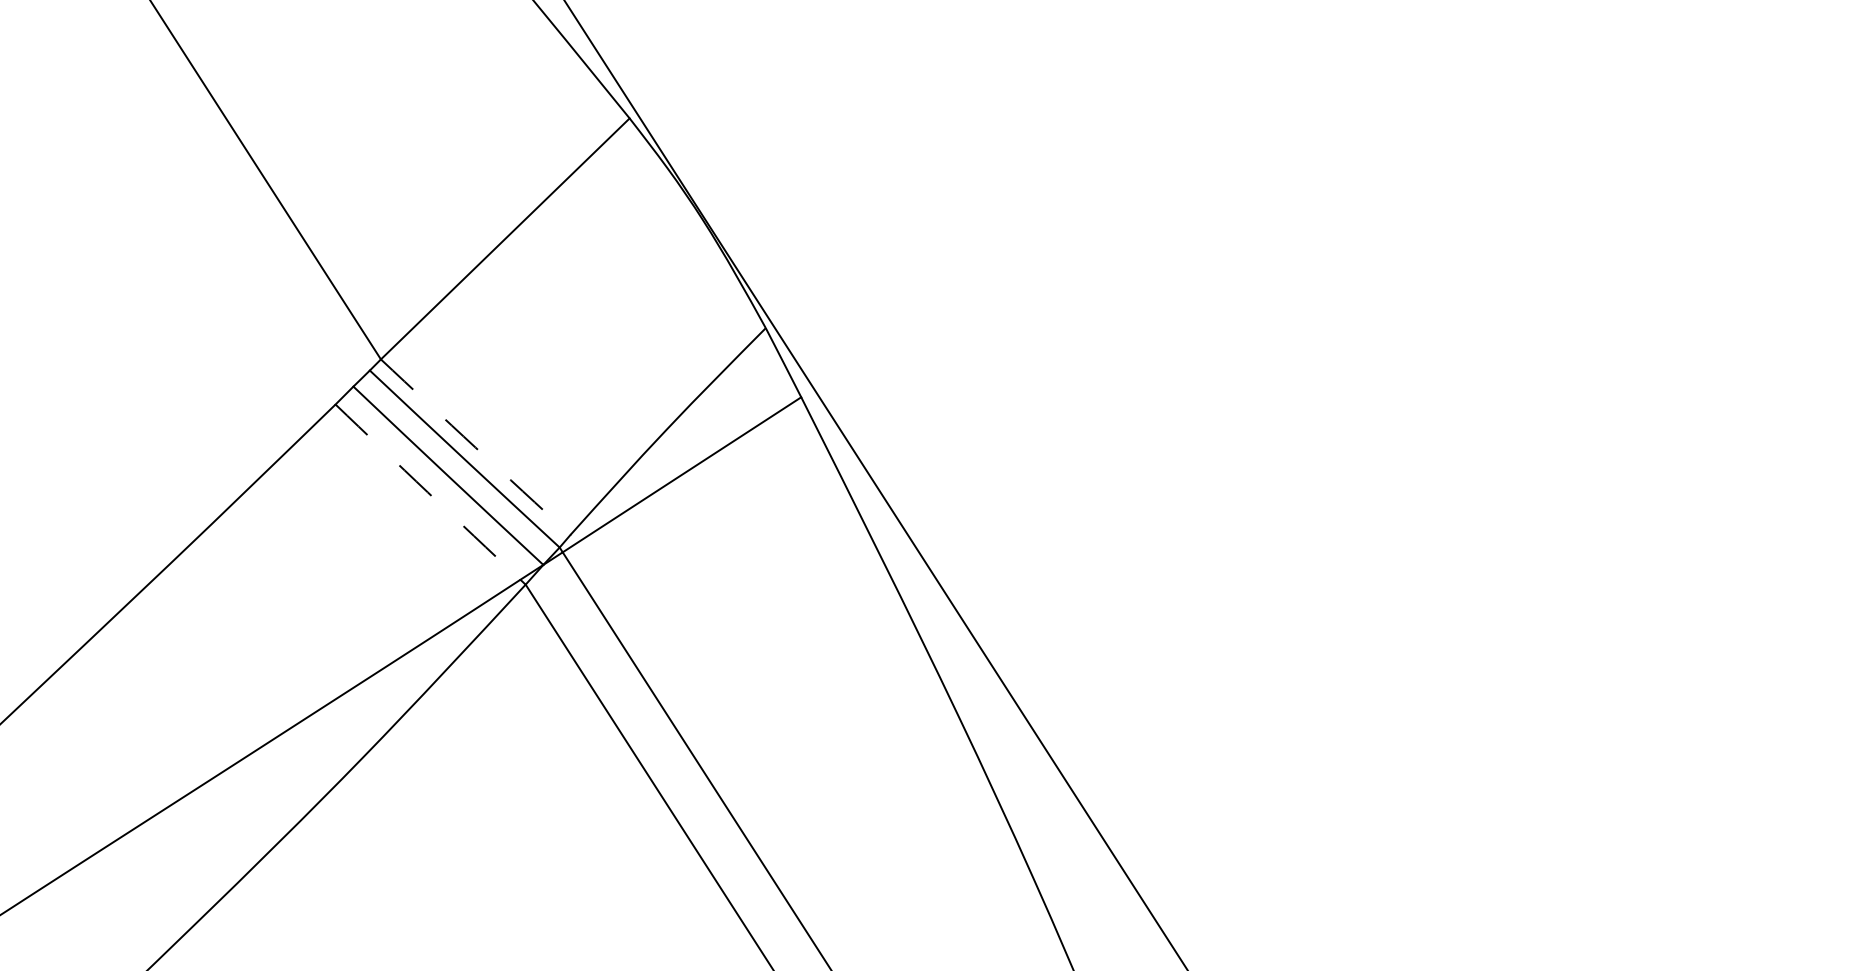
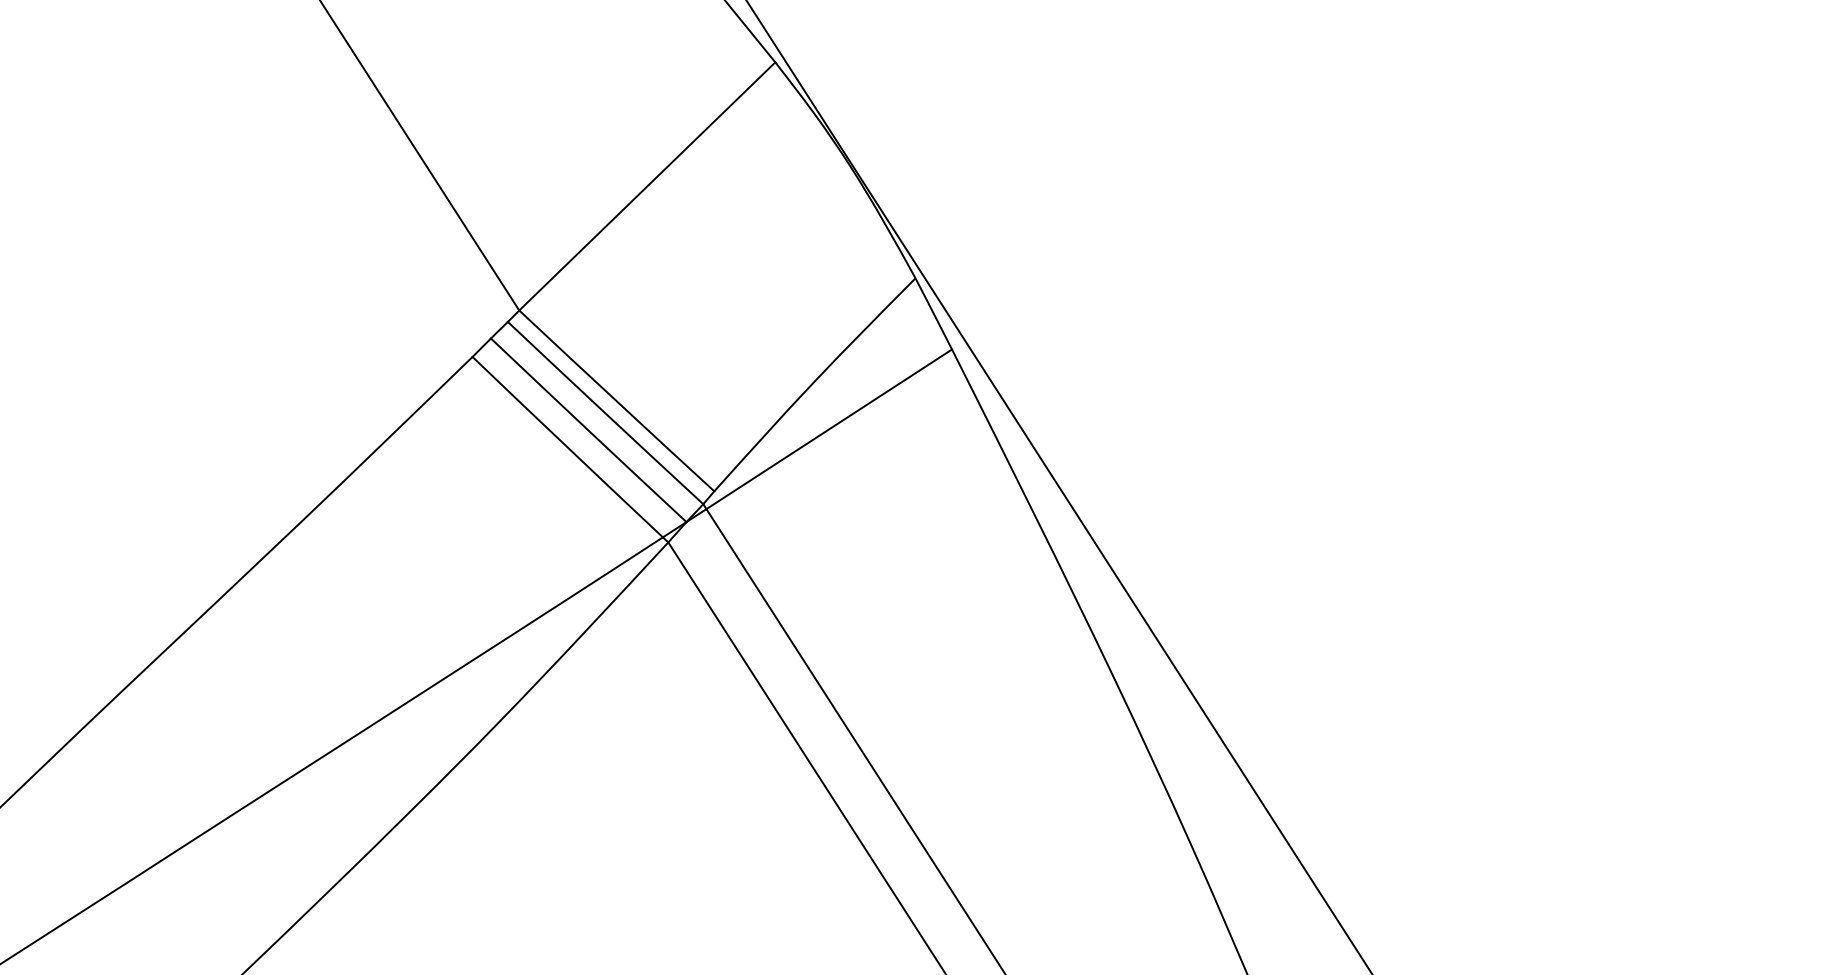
arc: (475, 447) -> (616, 401), dashed -> solid
arc: (427, 492) -> (567, 447), dashed -> solid

